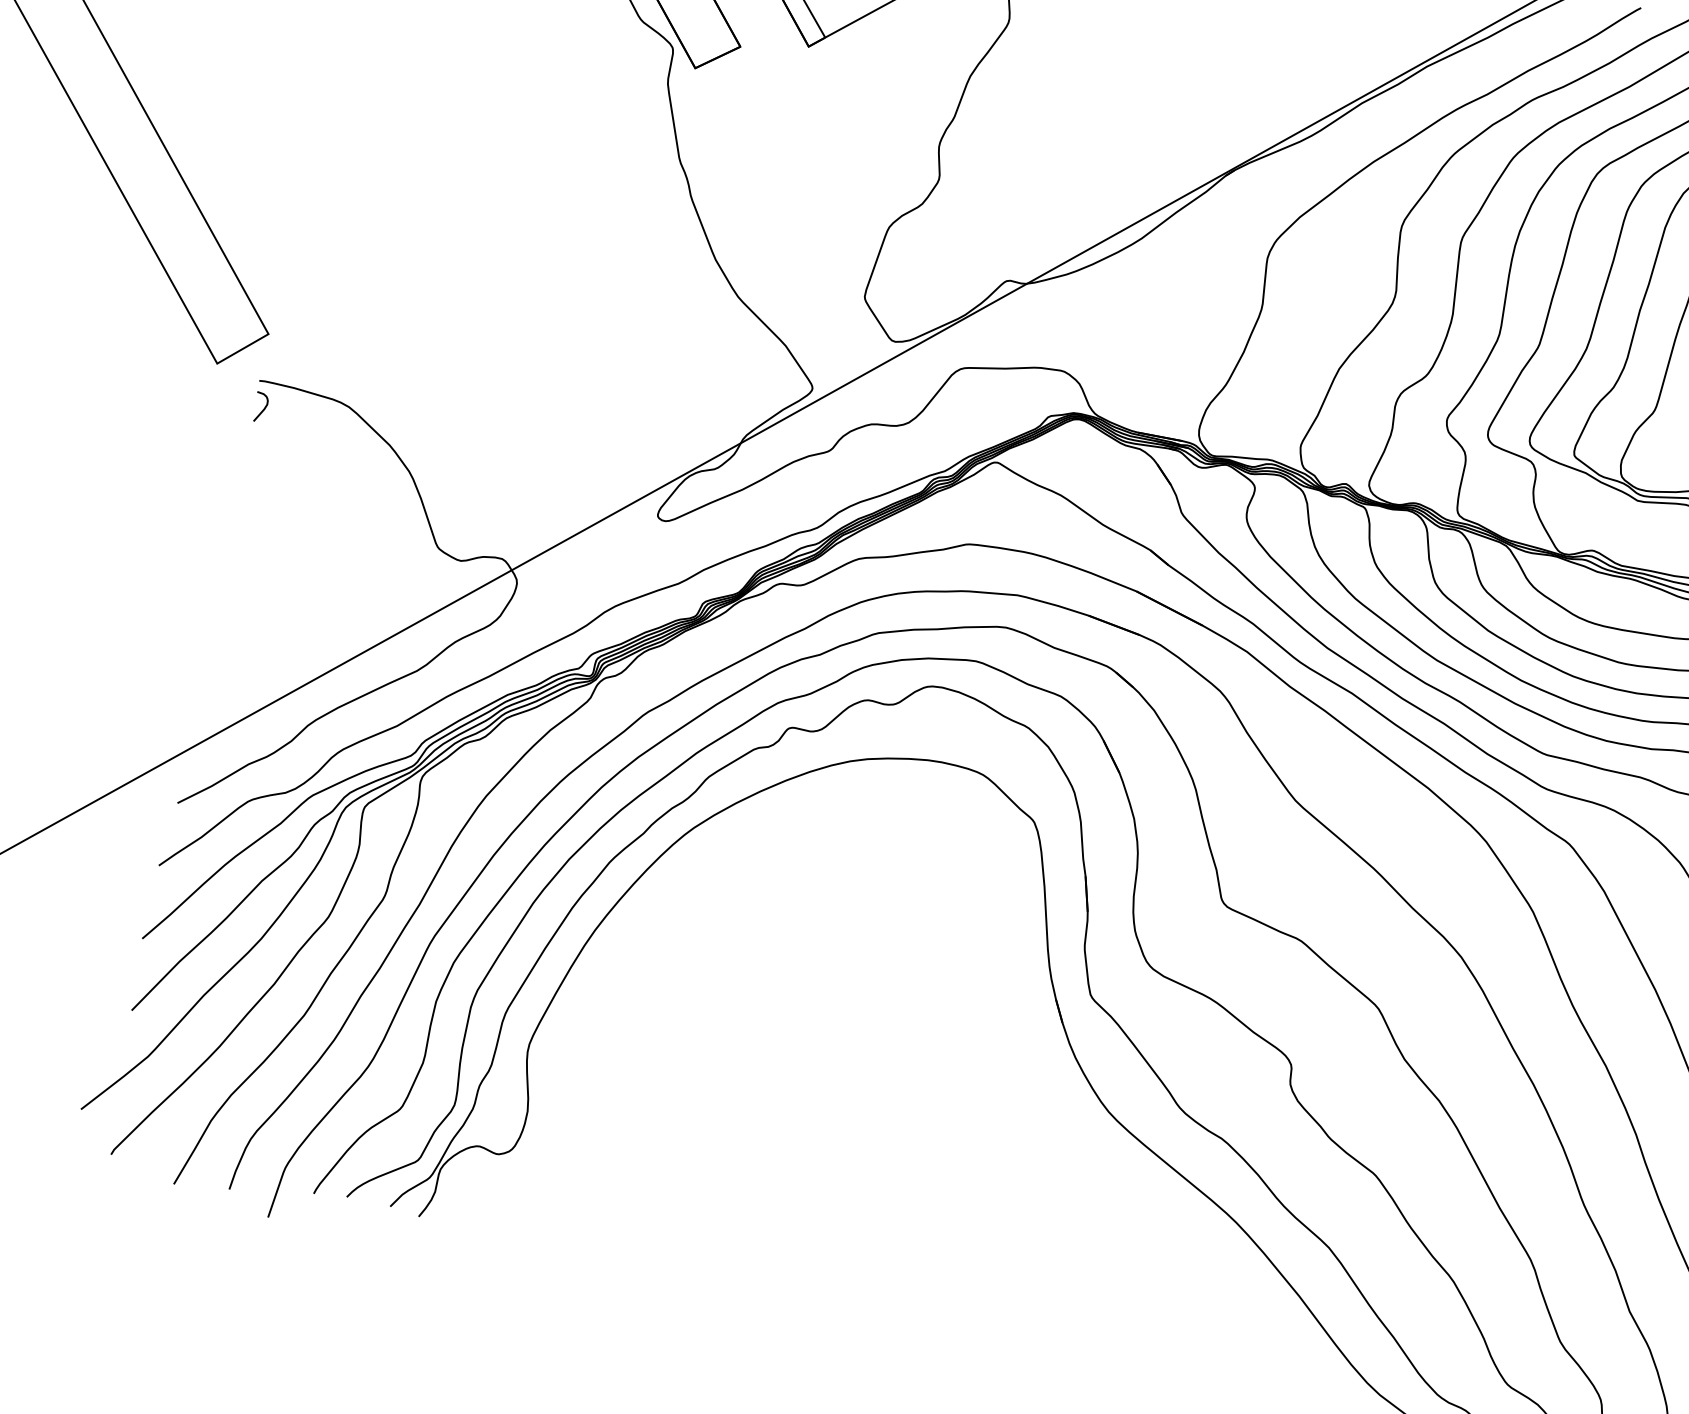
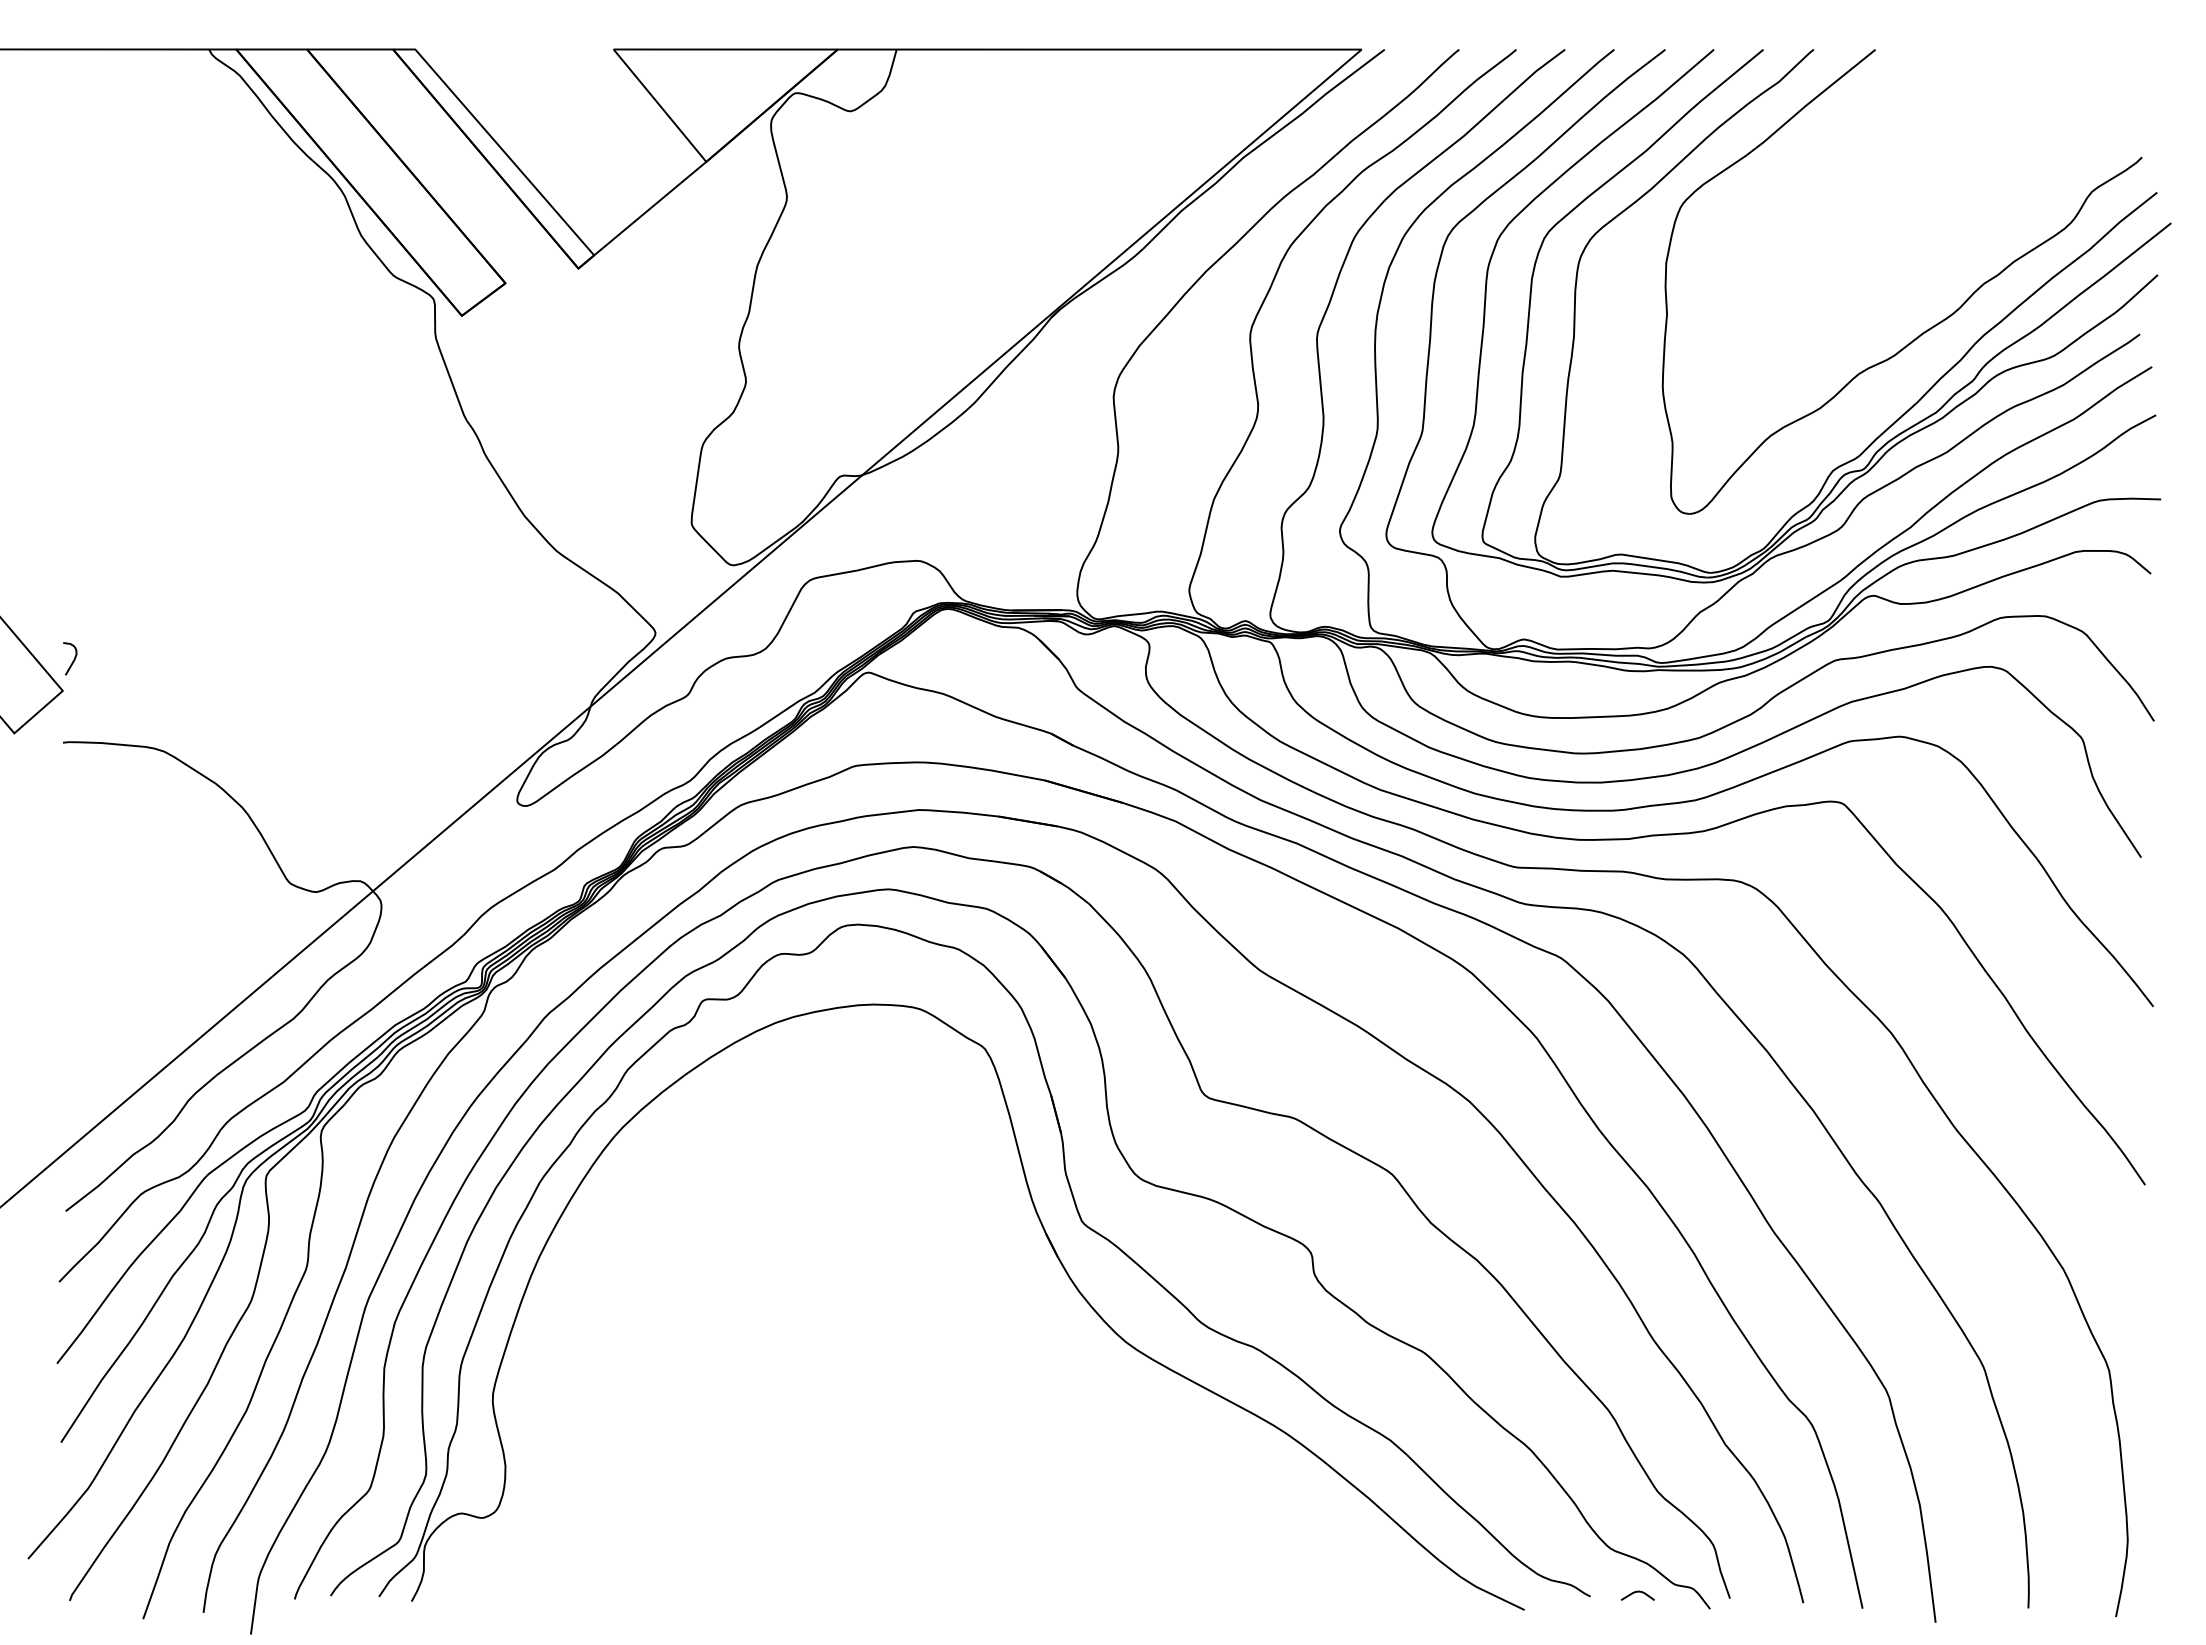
curve: (263, 408) -> (73, 659), moved

